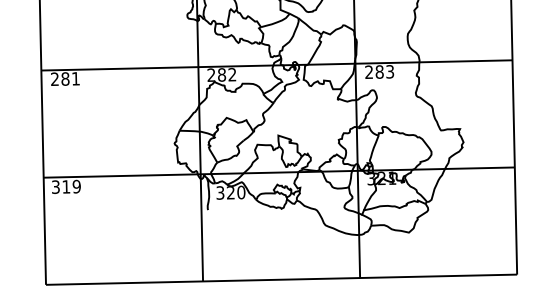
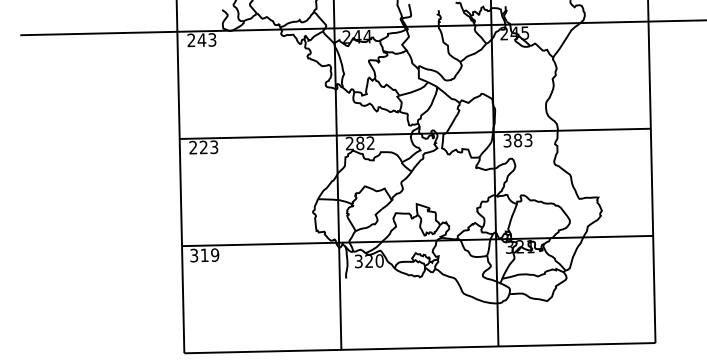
text: (369, 72) -> (507, 140), 283 -> 383
text: (70, 79) -> (208, 147), 281 -> 223

